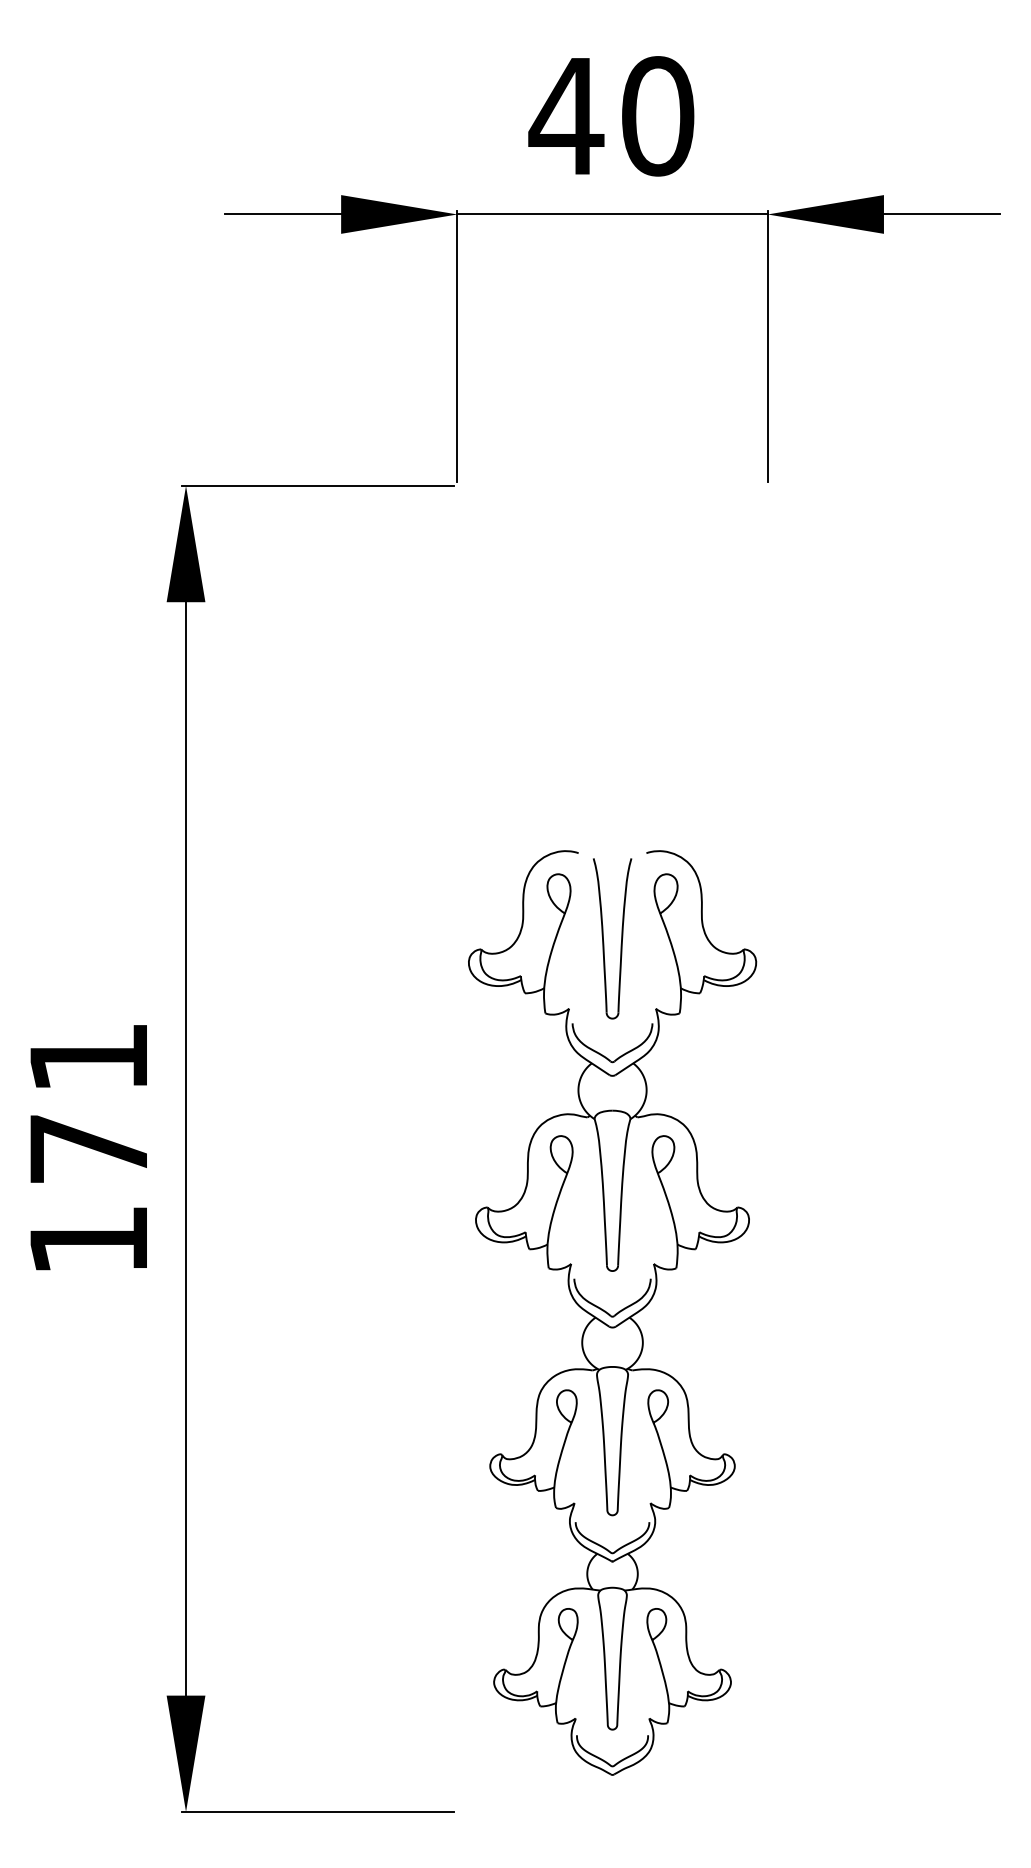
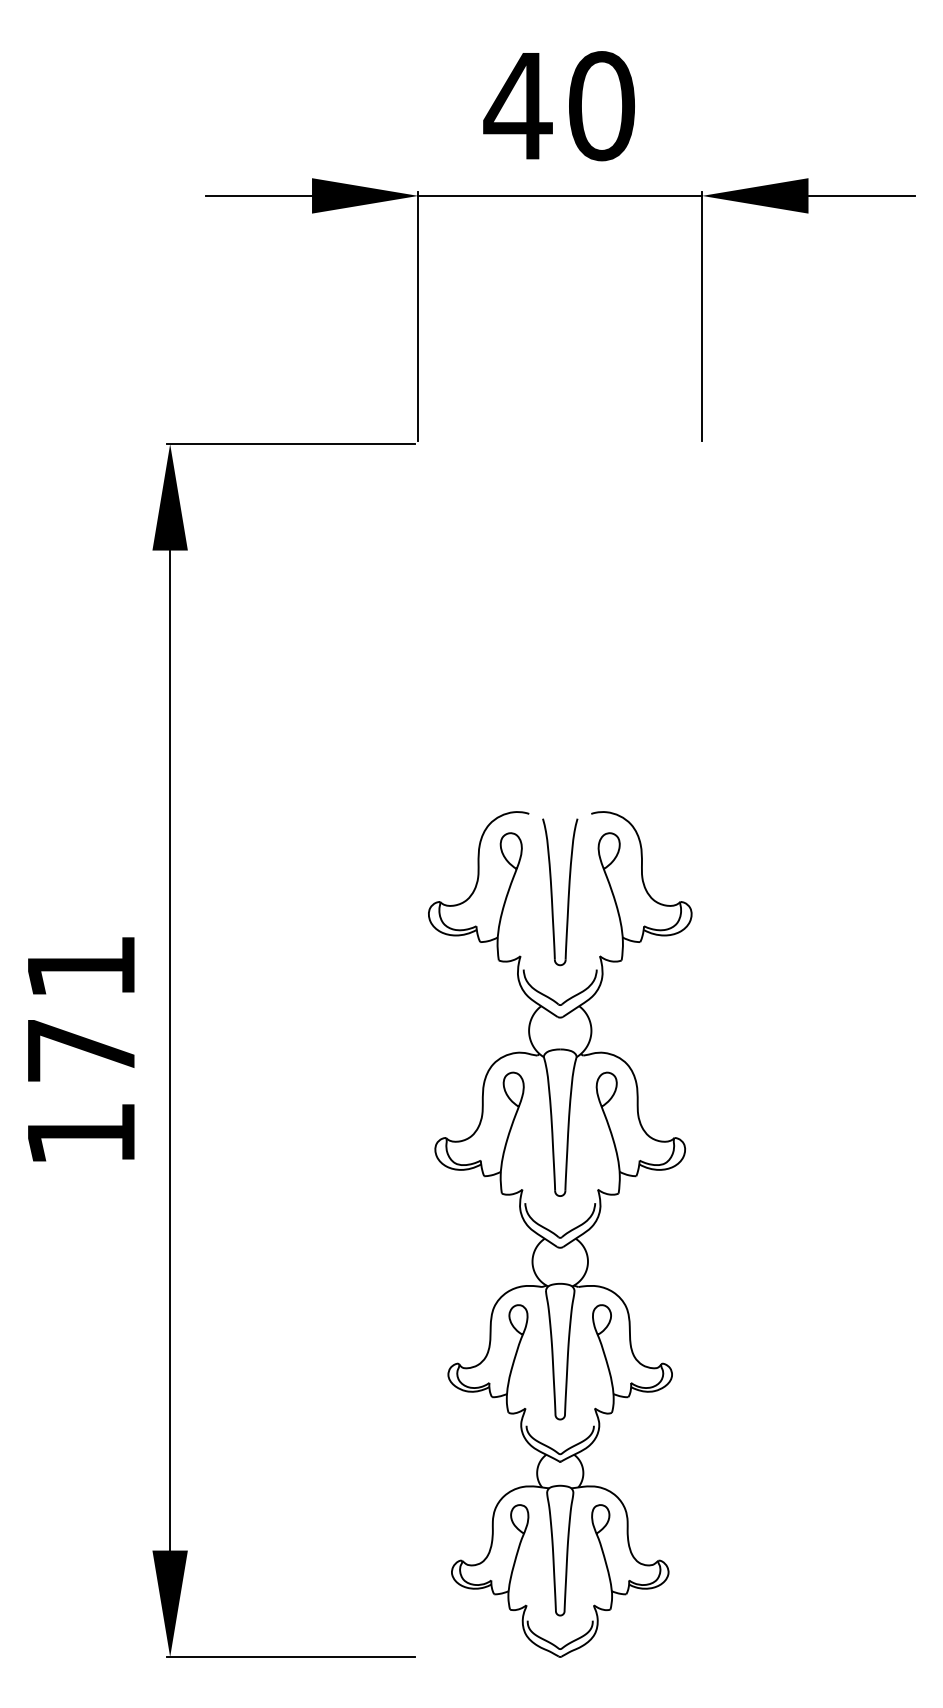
part: (612, 1312) -> (560, 1234), moved

